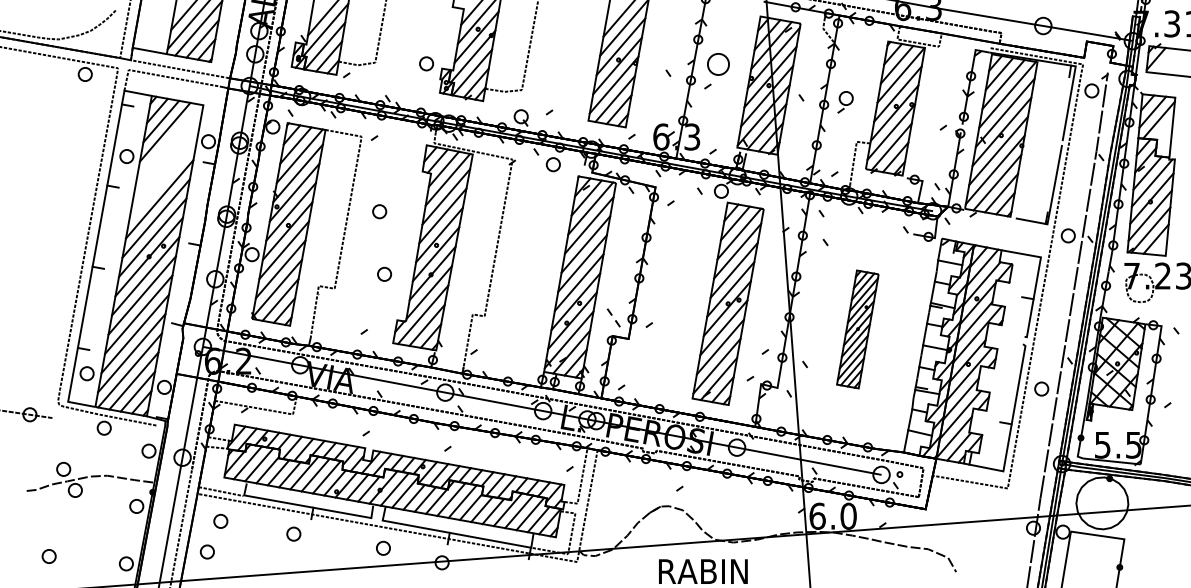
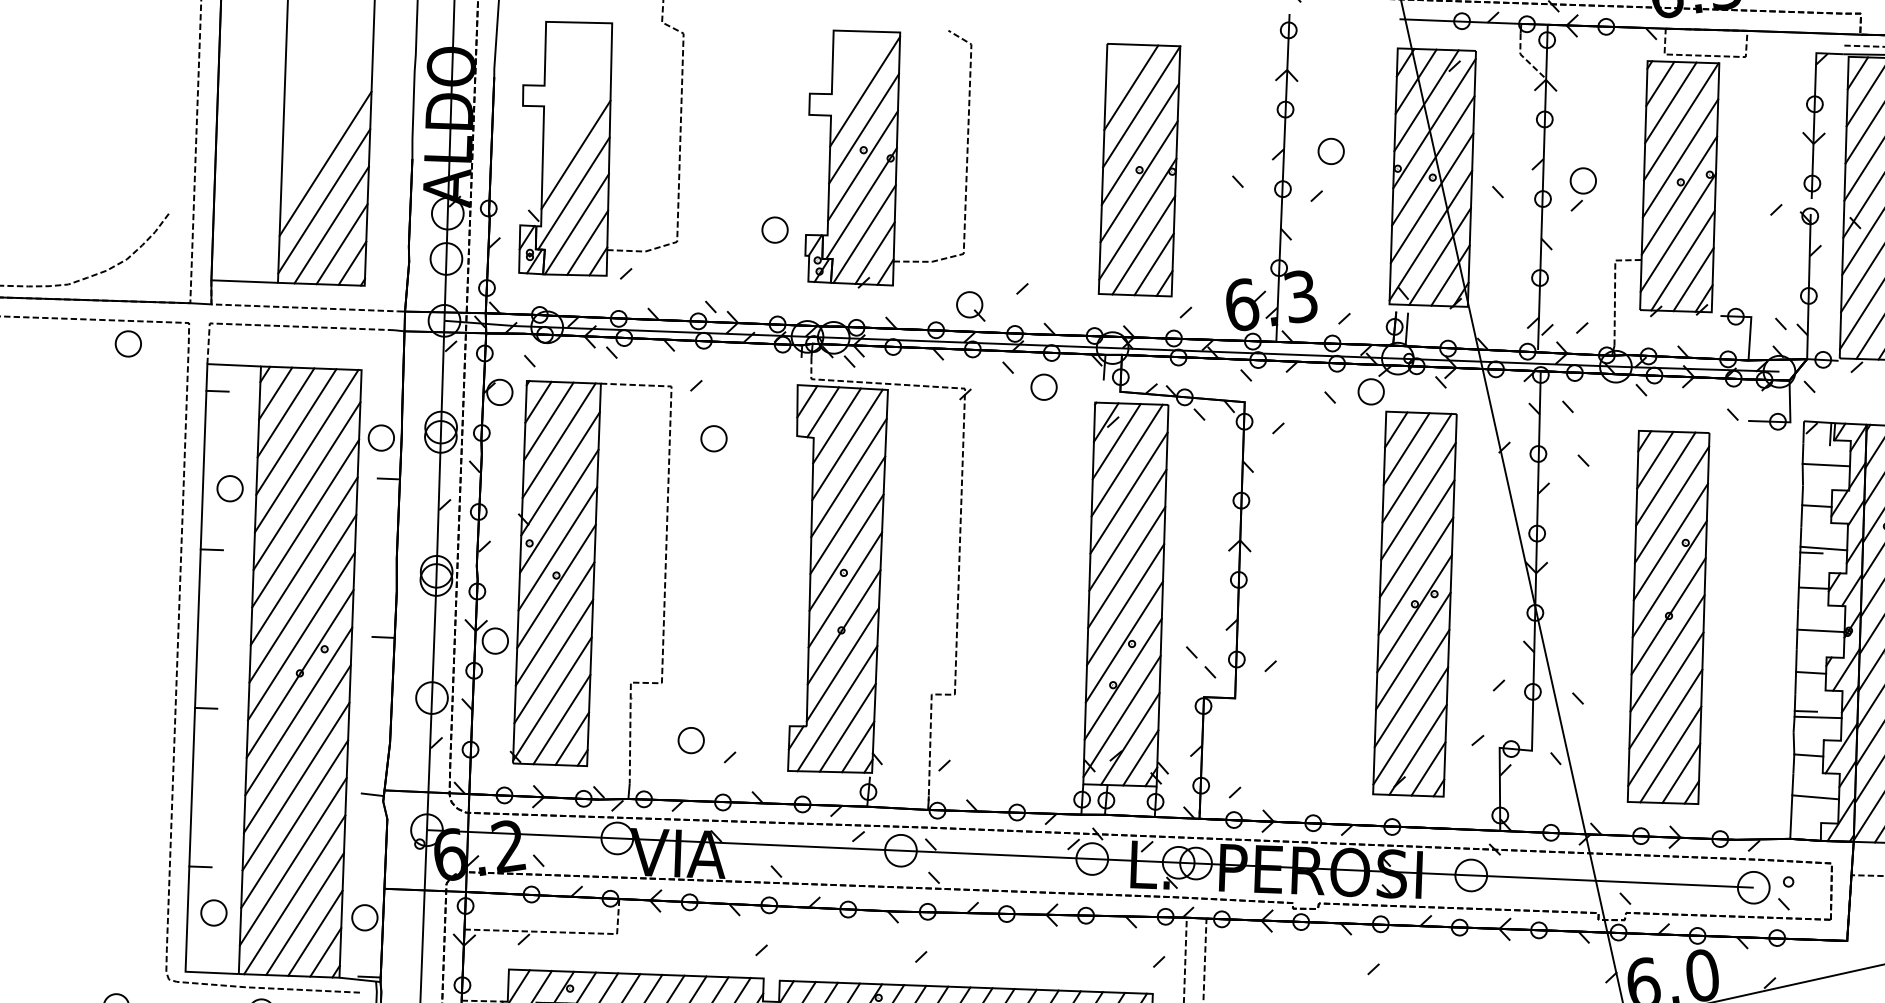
part: (718, 64) -> (1330, 151), size x0.62
line: (168, 142) -> (305, 450), added
line: (166, 160) -> (306, 485), added
line: (162, 179) -> (304, 522), added
part: (379, 211) -> (713, 438), moved
part: (384, 273) -> (690, 738), moved
part: (857, 329) -> (1668, 617), size x1.67

